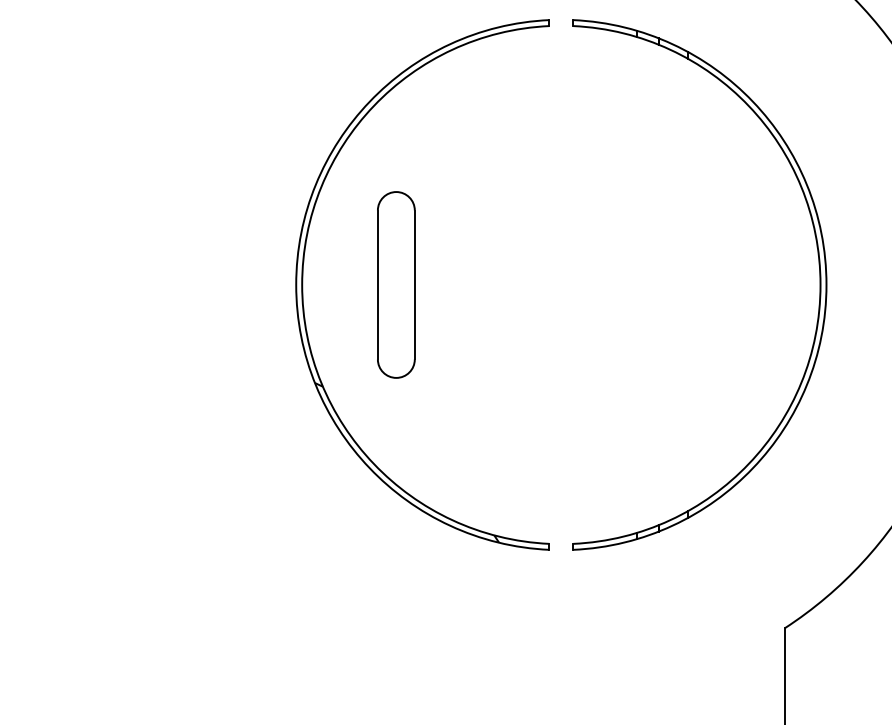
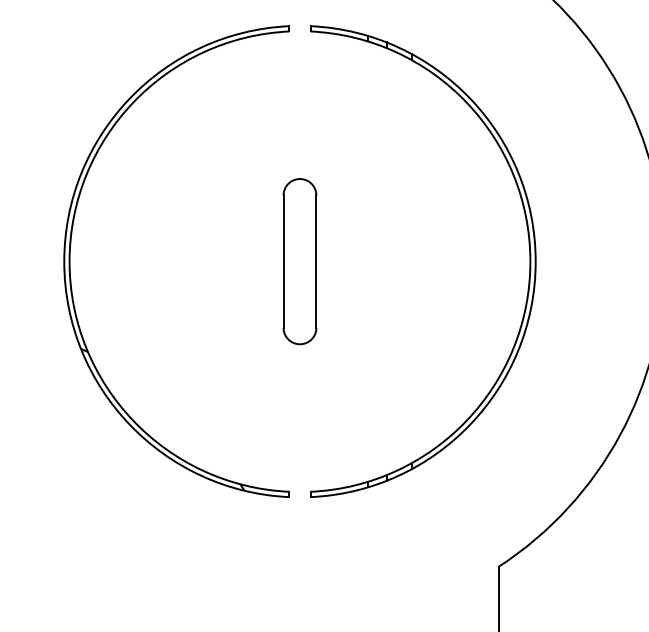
part: (396, 284) -> (300, 261), moved

